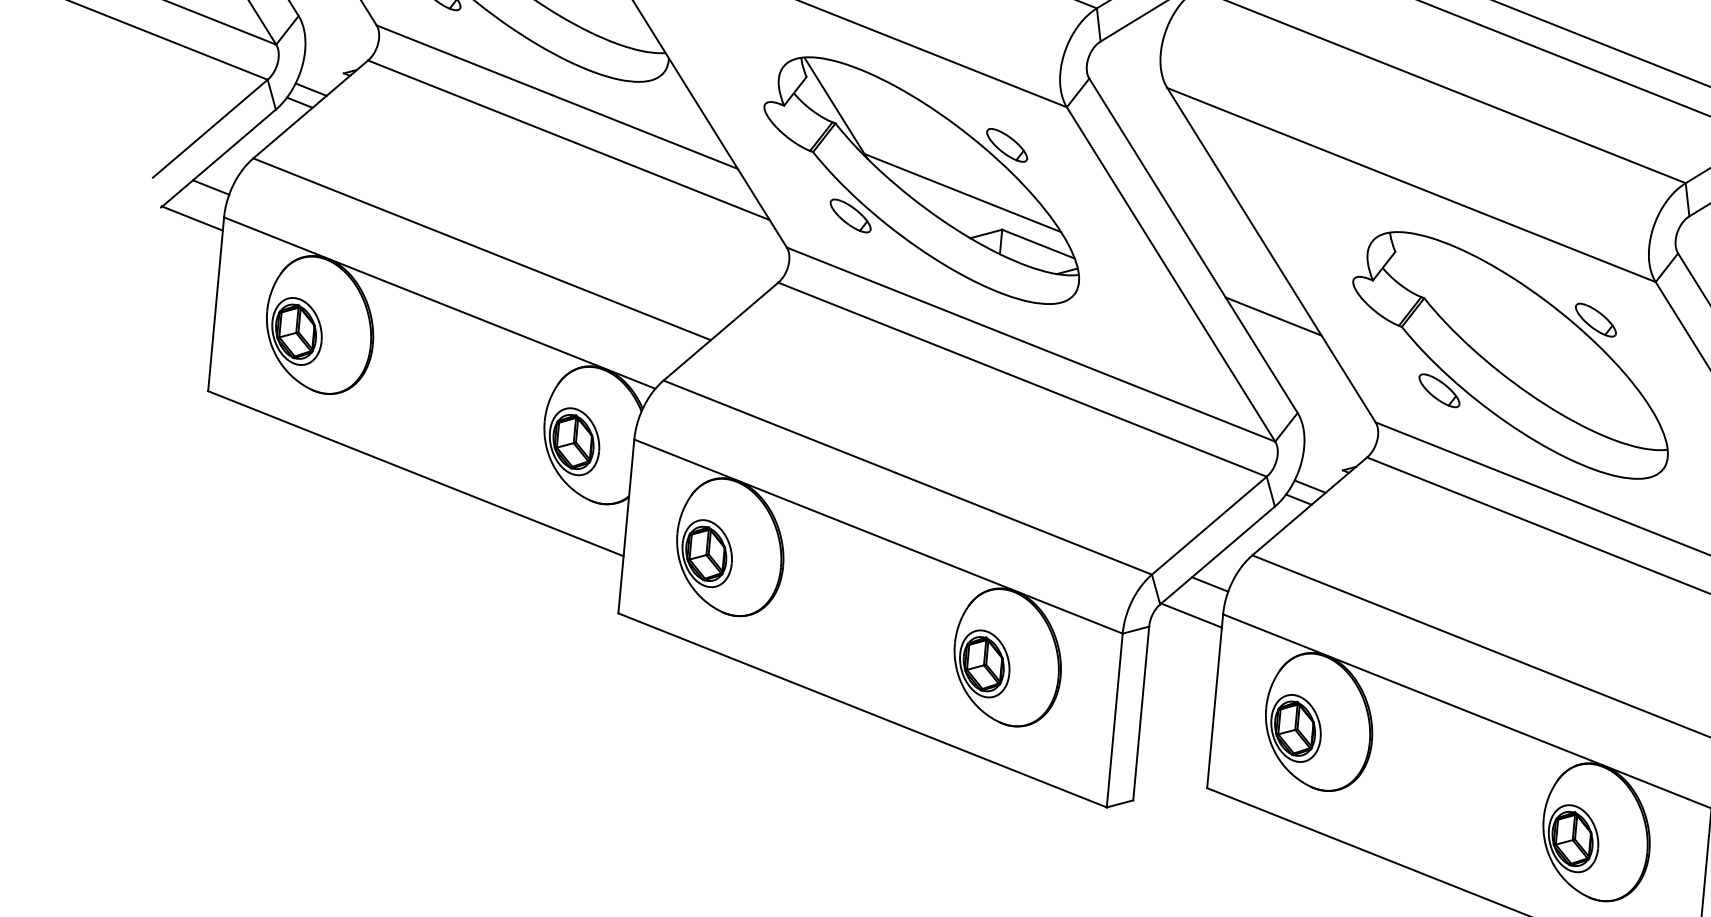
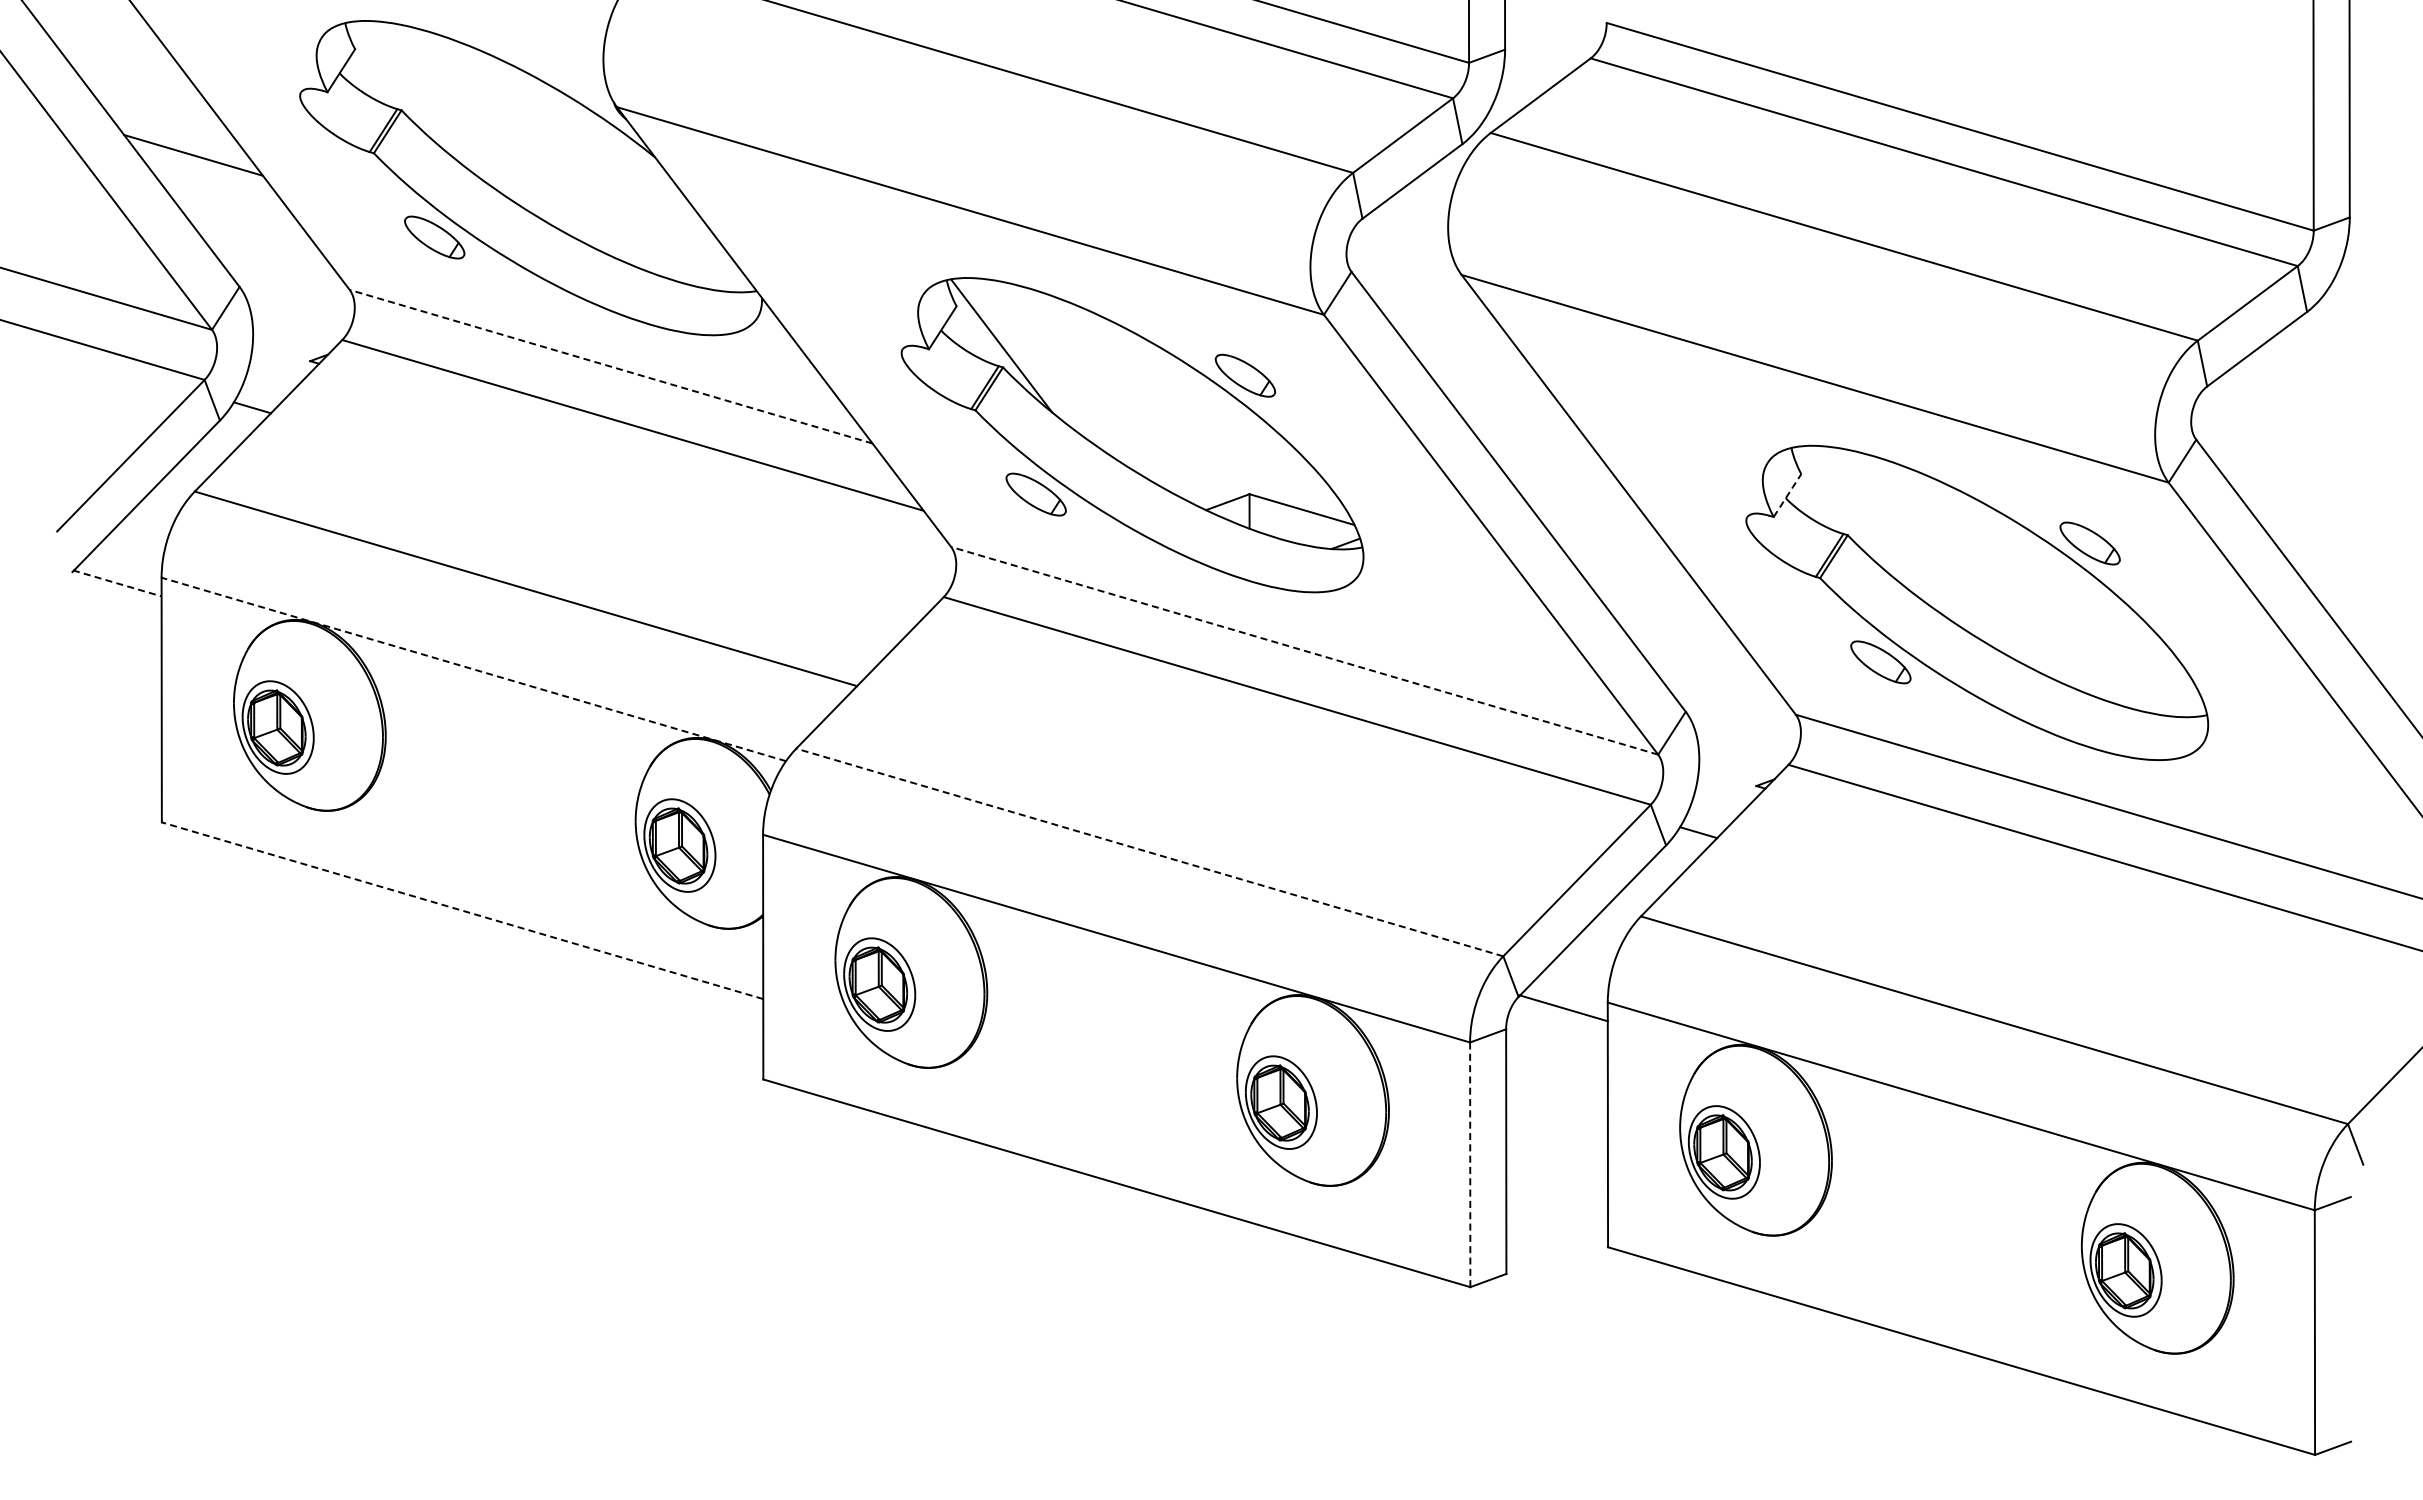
line: (311, 89) -> (266, 387), removed
line: (556, 96) -> (610, 366), solid -> dashed
line: (211, 187) -> (139, 537), removed
line: (962, 192) -> (1189, 447), removed
line: (192, 218) -> (117, 583), solid -> dashed
line: (1384, 266) -> (1787, 495), solid -> dashed
line: (439, 303) -> (473, 669), solid -> dashed
line: (1273, 316) -> (1639, 579), removed
line: (1030, 344) -> (1304, 650), solid -> dashed
line: (415, 473) -> (462, 910), solid -> dashed
line: (907, 477) -> (1149, 852), solid -> dashed
line: (1310, 486) -> (1712, 812), removed
line: (1209, 584) -> (1585, 962), removed
line: (1114, 720) -> (1470, 1164), solid -> dashed

